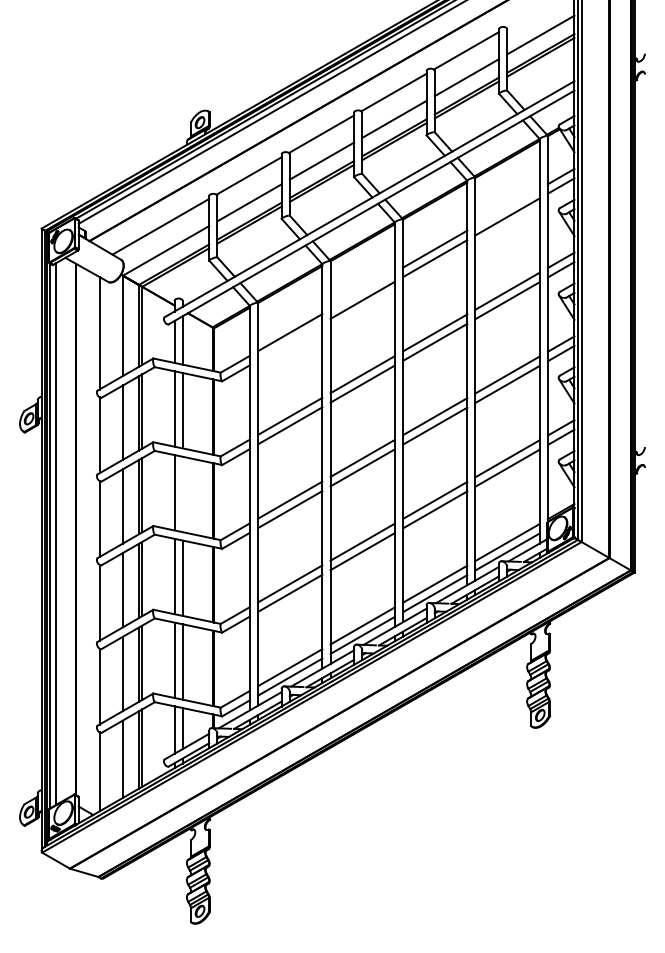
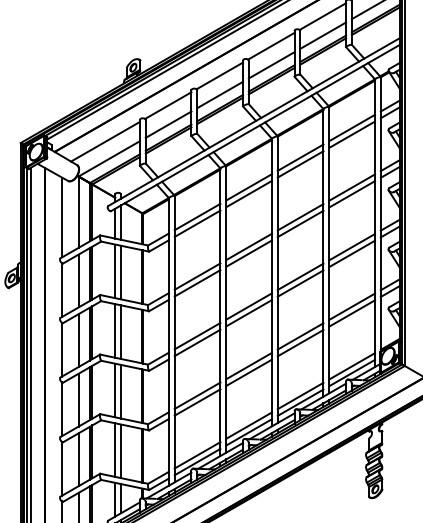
line: (507, 206) -> (352, 127), added
line: (362, 290) -> (248, 187), added
line: (290, 341) -> (197, 223), added
line: (182, 494) -> (120, 332), added

